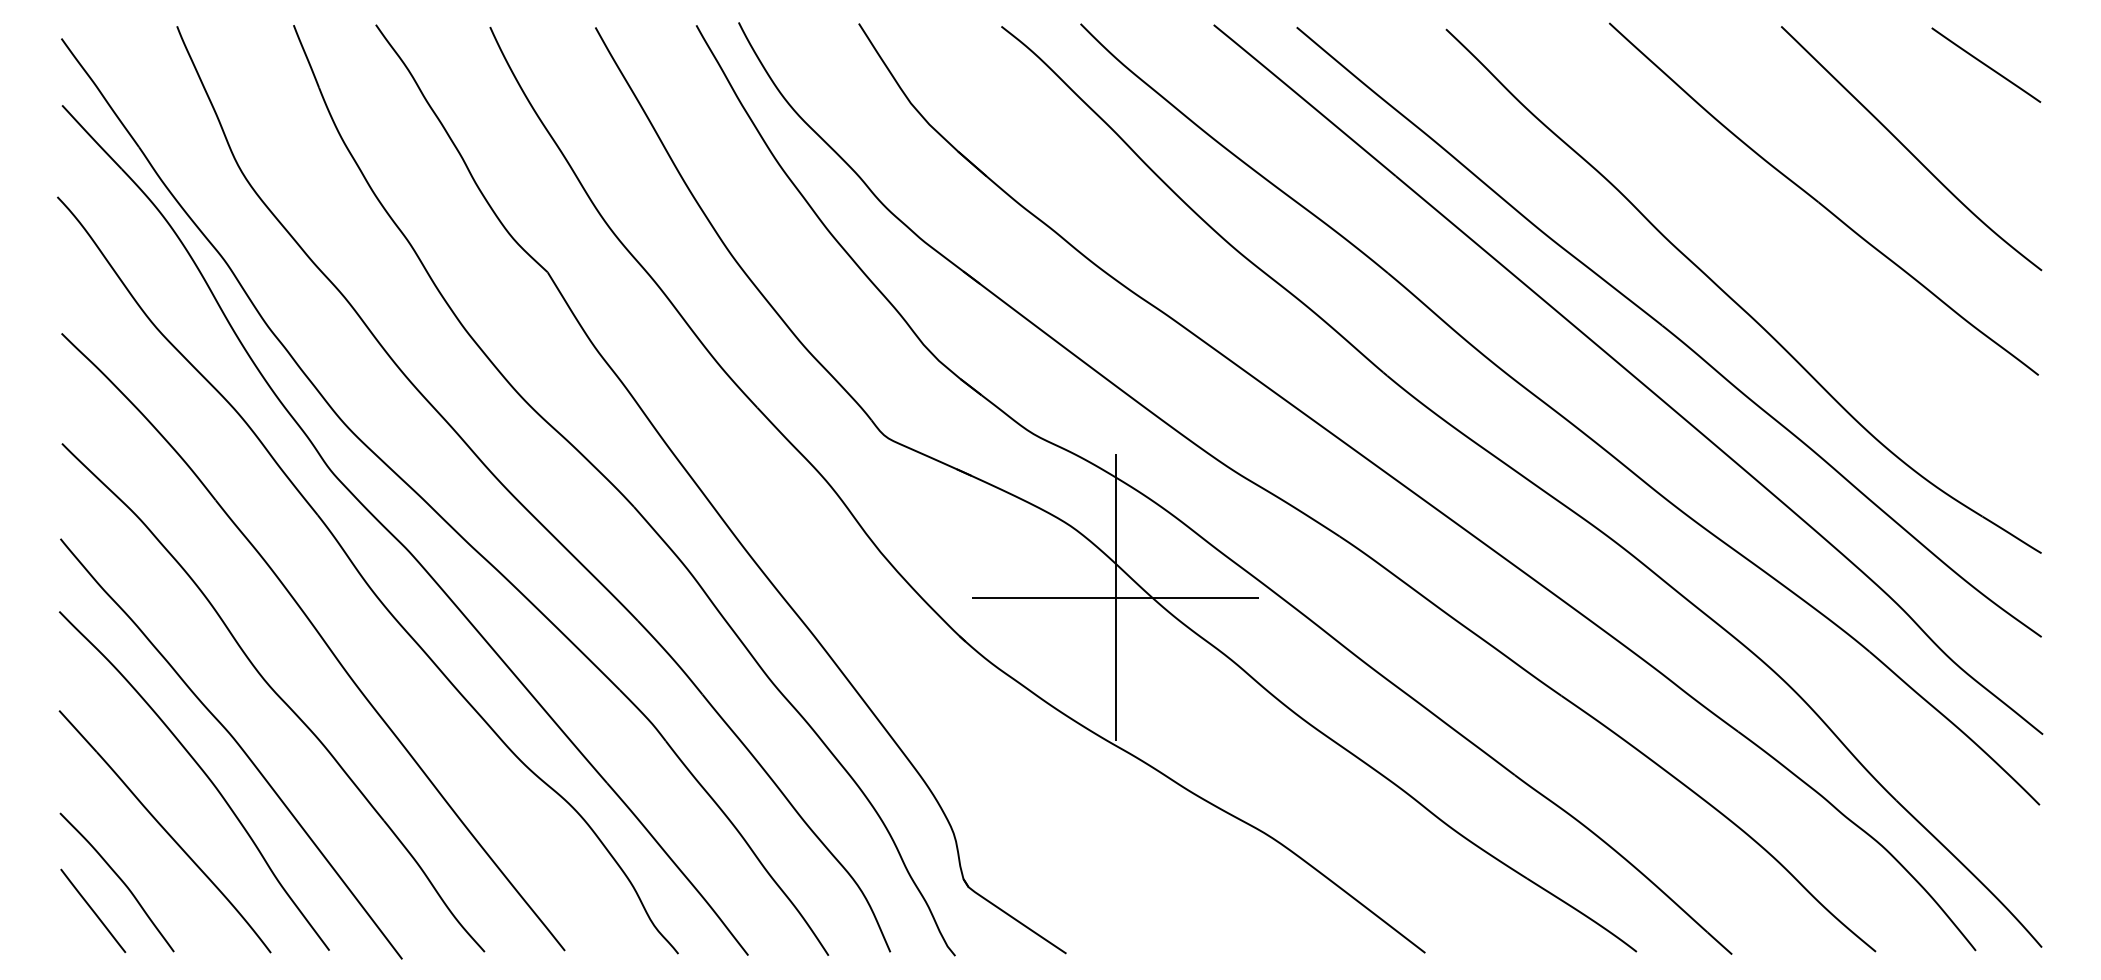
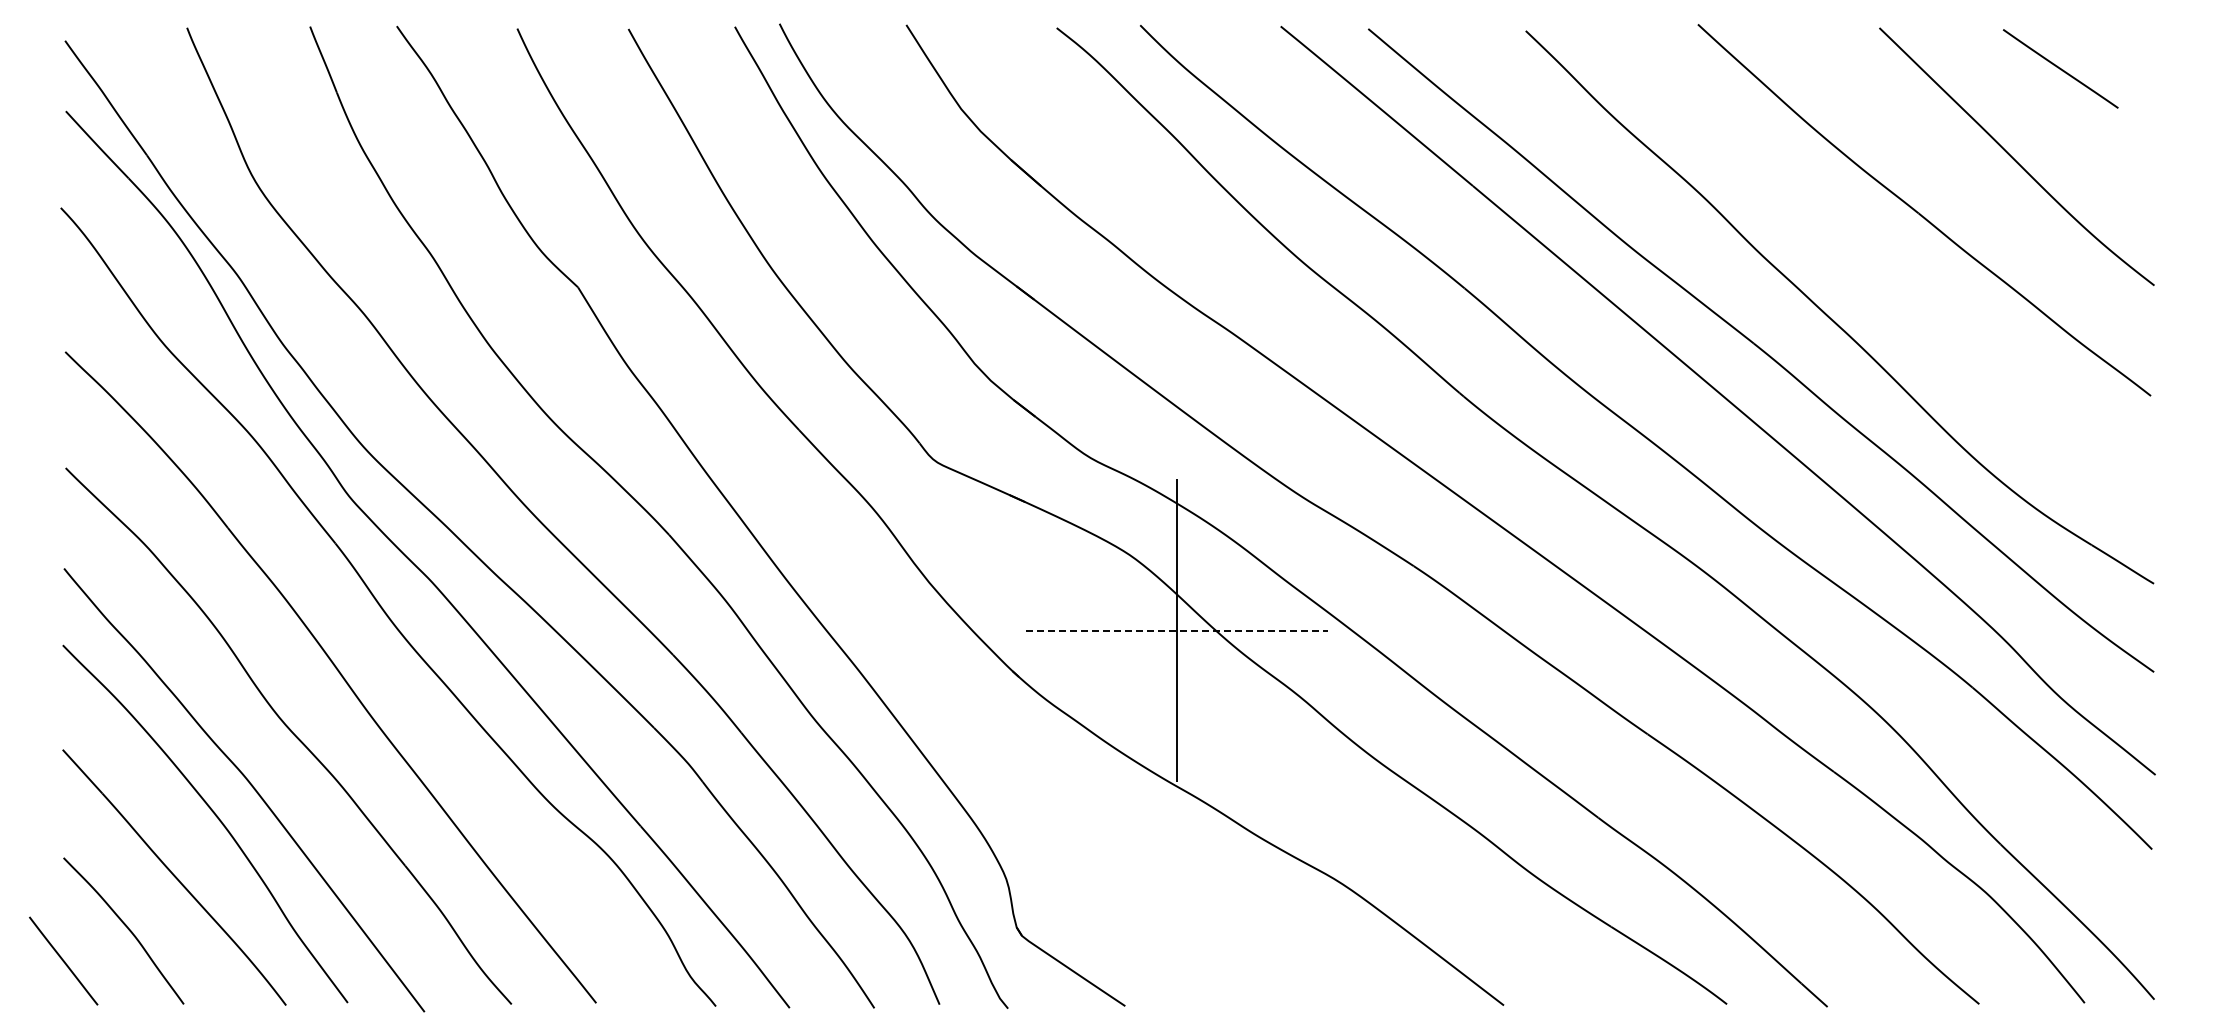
line: (1986, 64) -> (2060, 68), moved
line: (1115, 597) -> (1177, 630), solid -> dashed
line: (93, 910) -> (63, 960), moved

